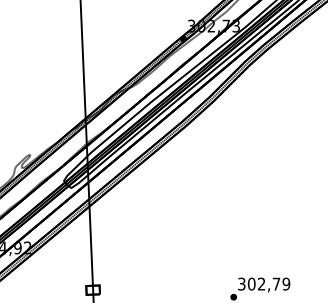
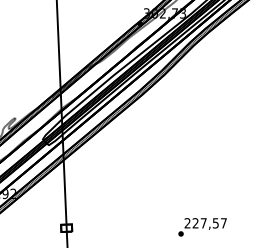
text: (263, 284) -> (205, 223), 302,79 -> 227,57

